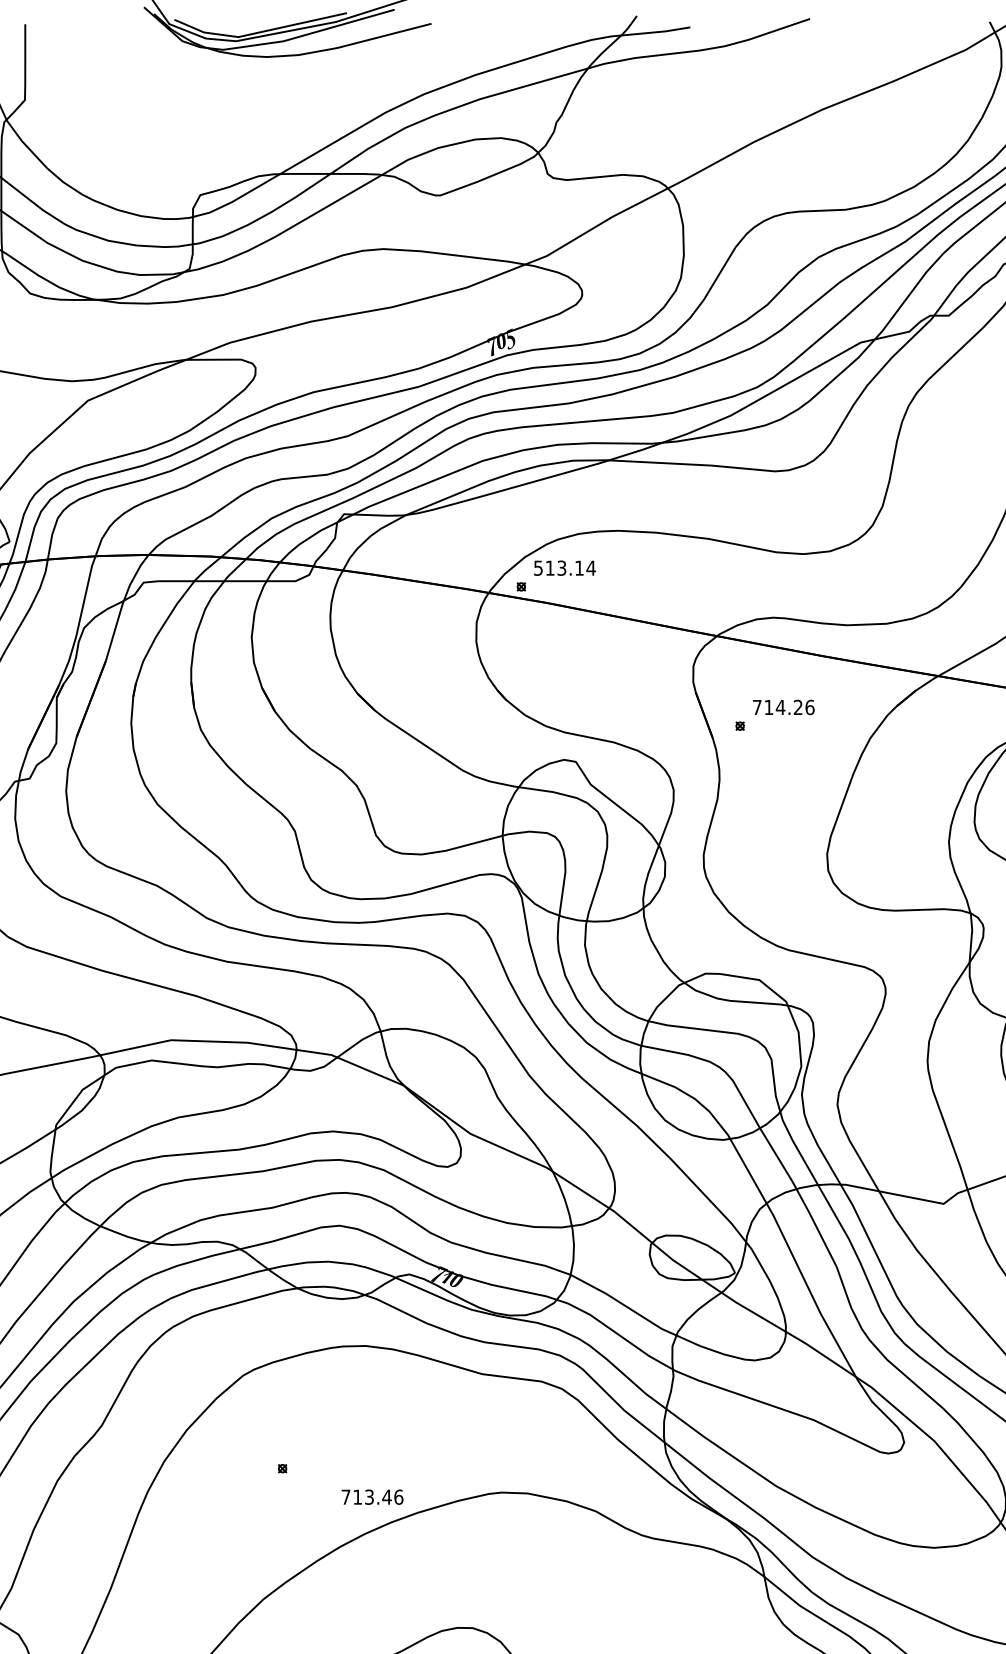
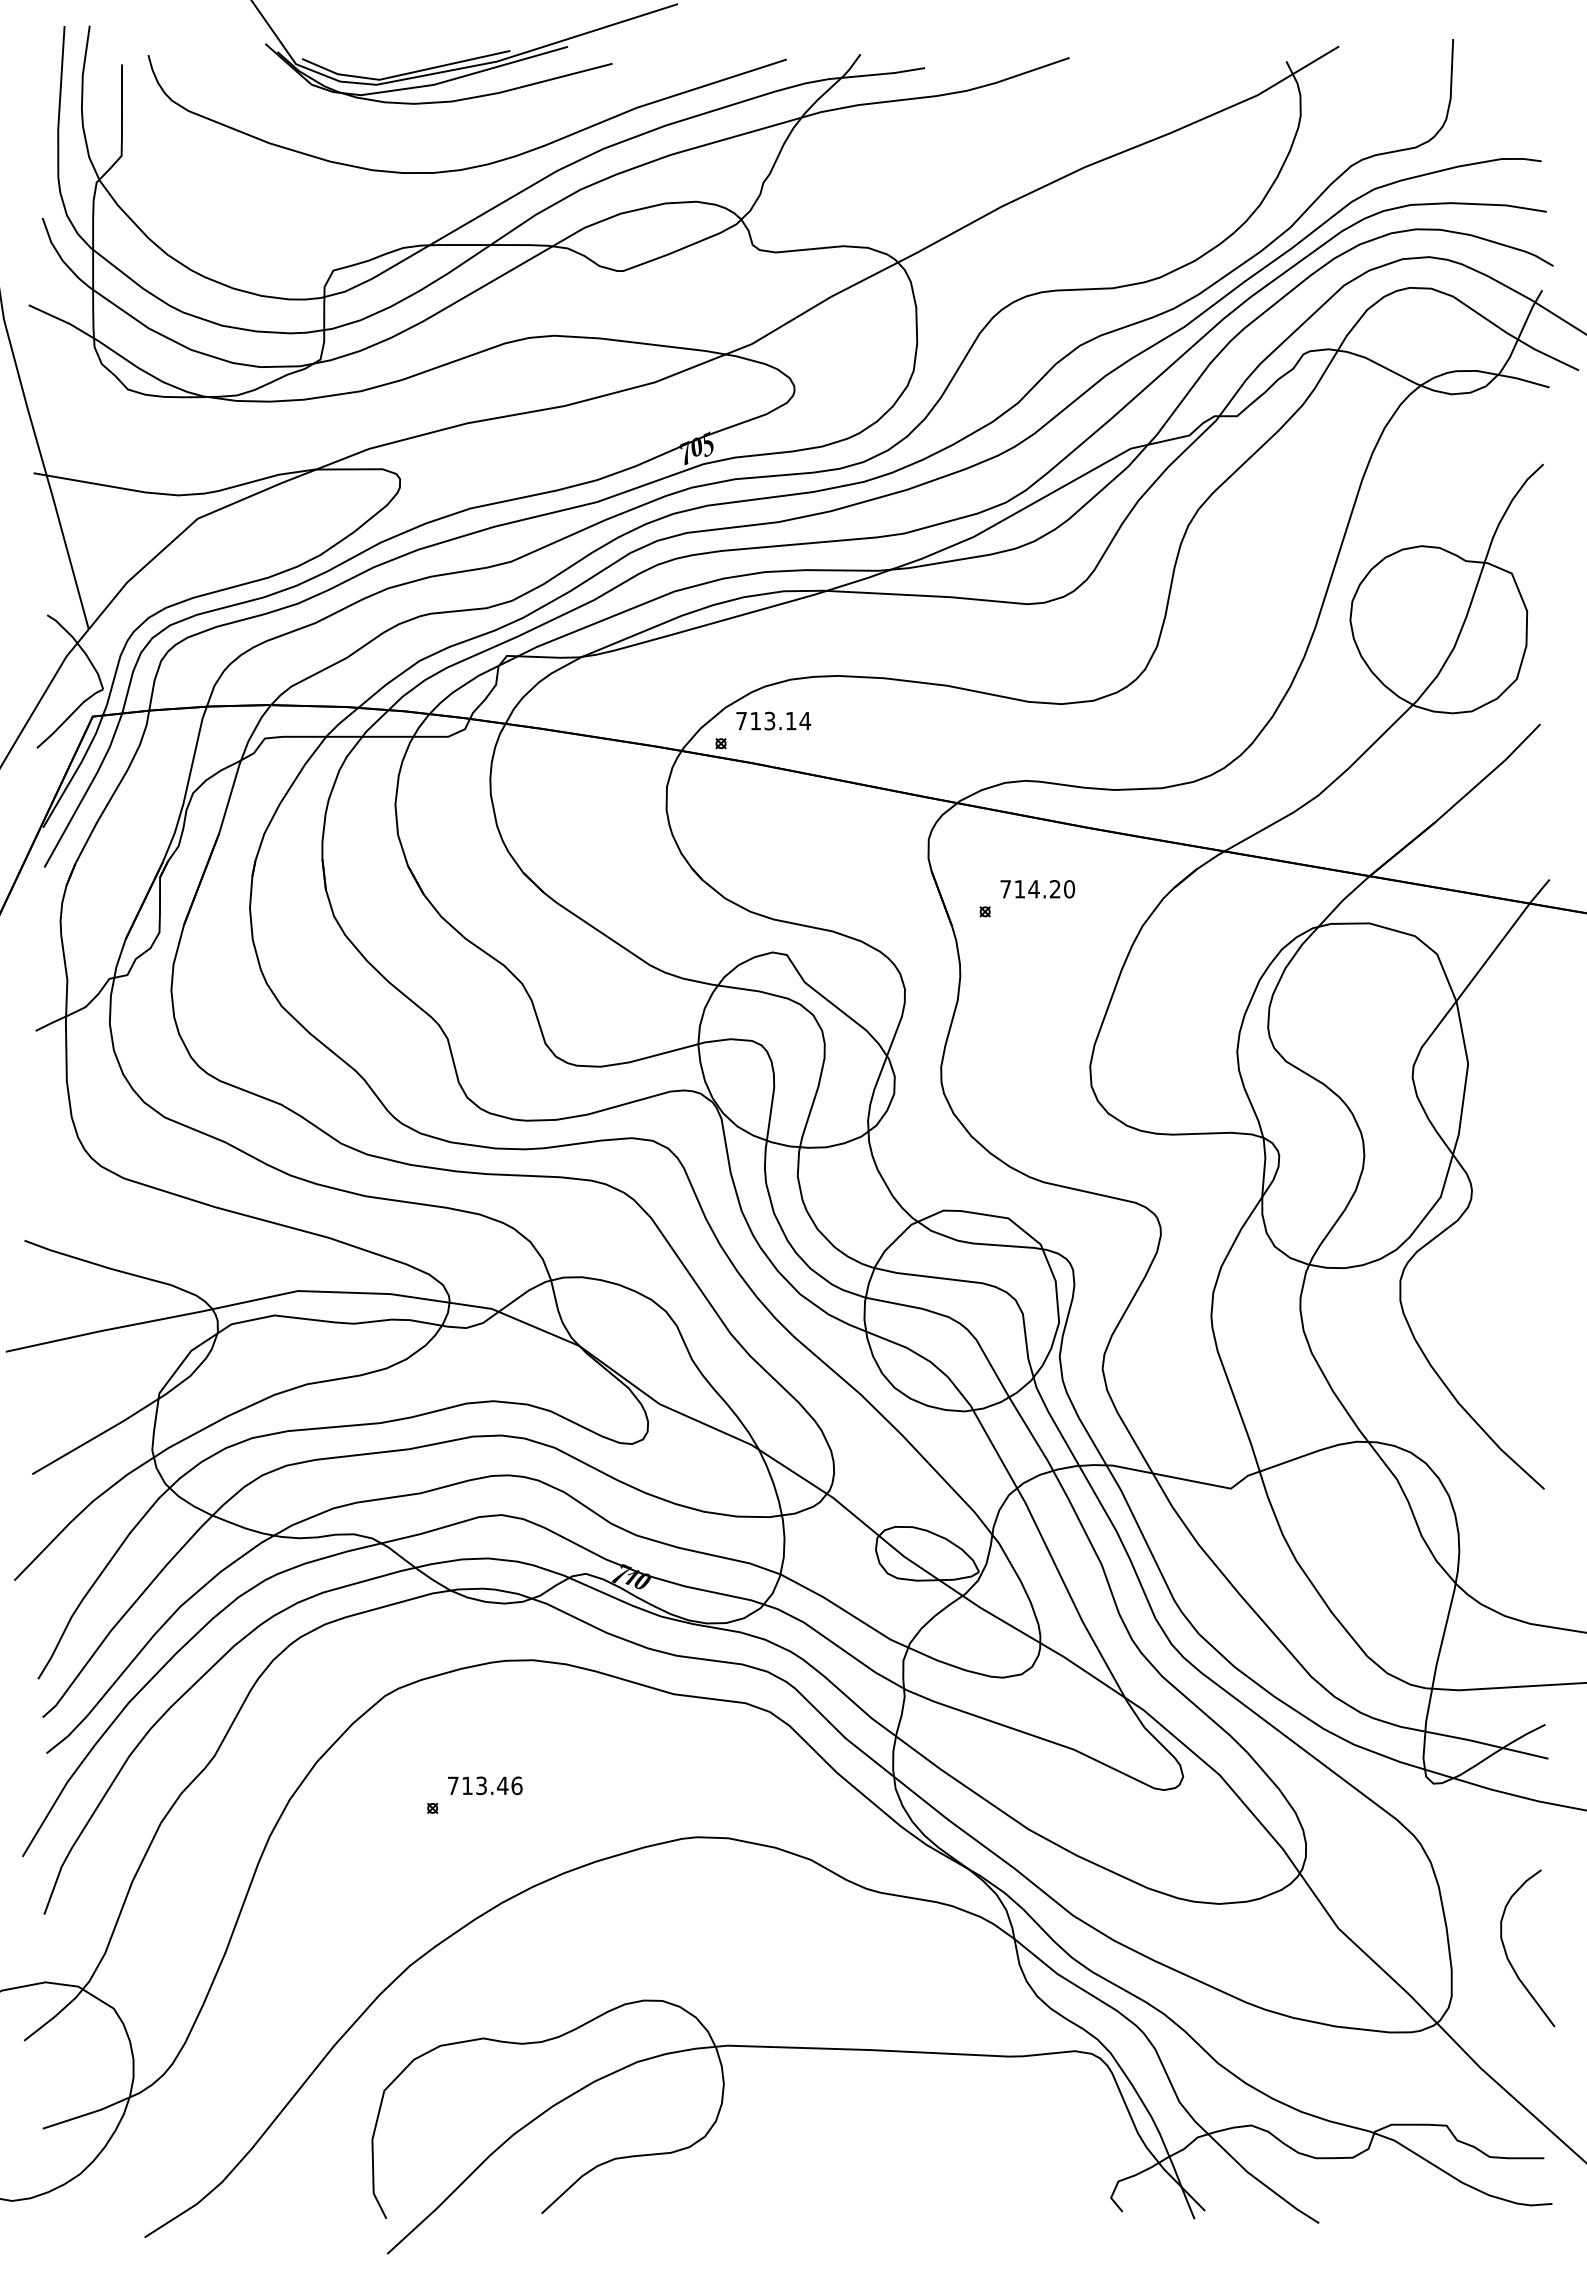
curve: (318, 108) -> (476, 165), added
text: (538, 568) -> (741, 721), 513.14 -> 713.14
text: (810, 707) -> (1069, 889), 714.26 -> 714.20
text: (372, 1496) -> (485, 1785), moved

